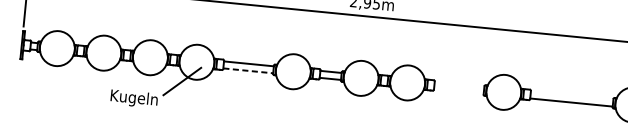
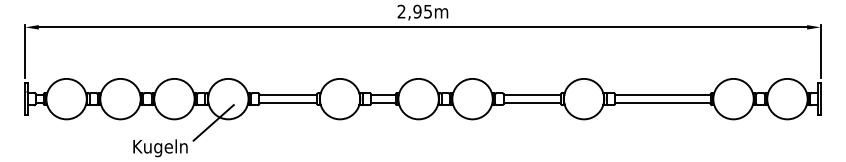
line: (248, 71) -> (288, 103), dashed -> solid
line: (459, 84) -> (532, 95), added
line: (459, 91) -> (532, 103), added
line: (571, 95) -> (662, 95), added

